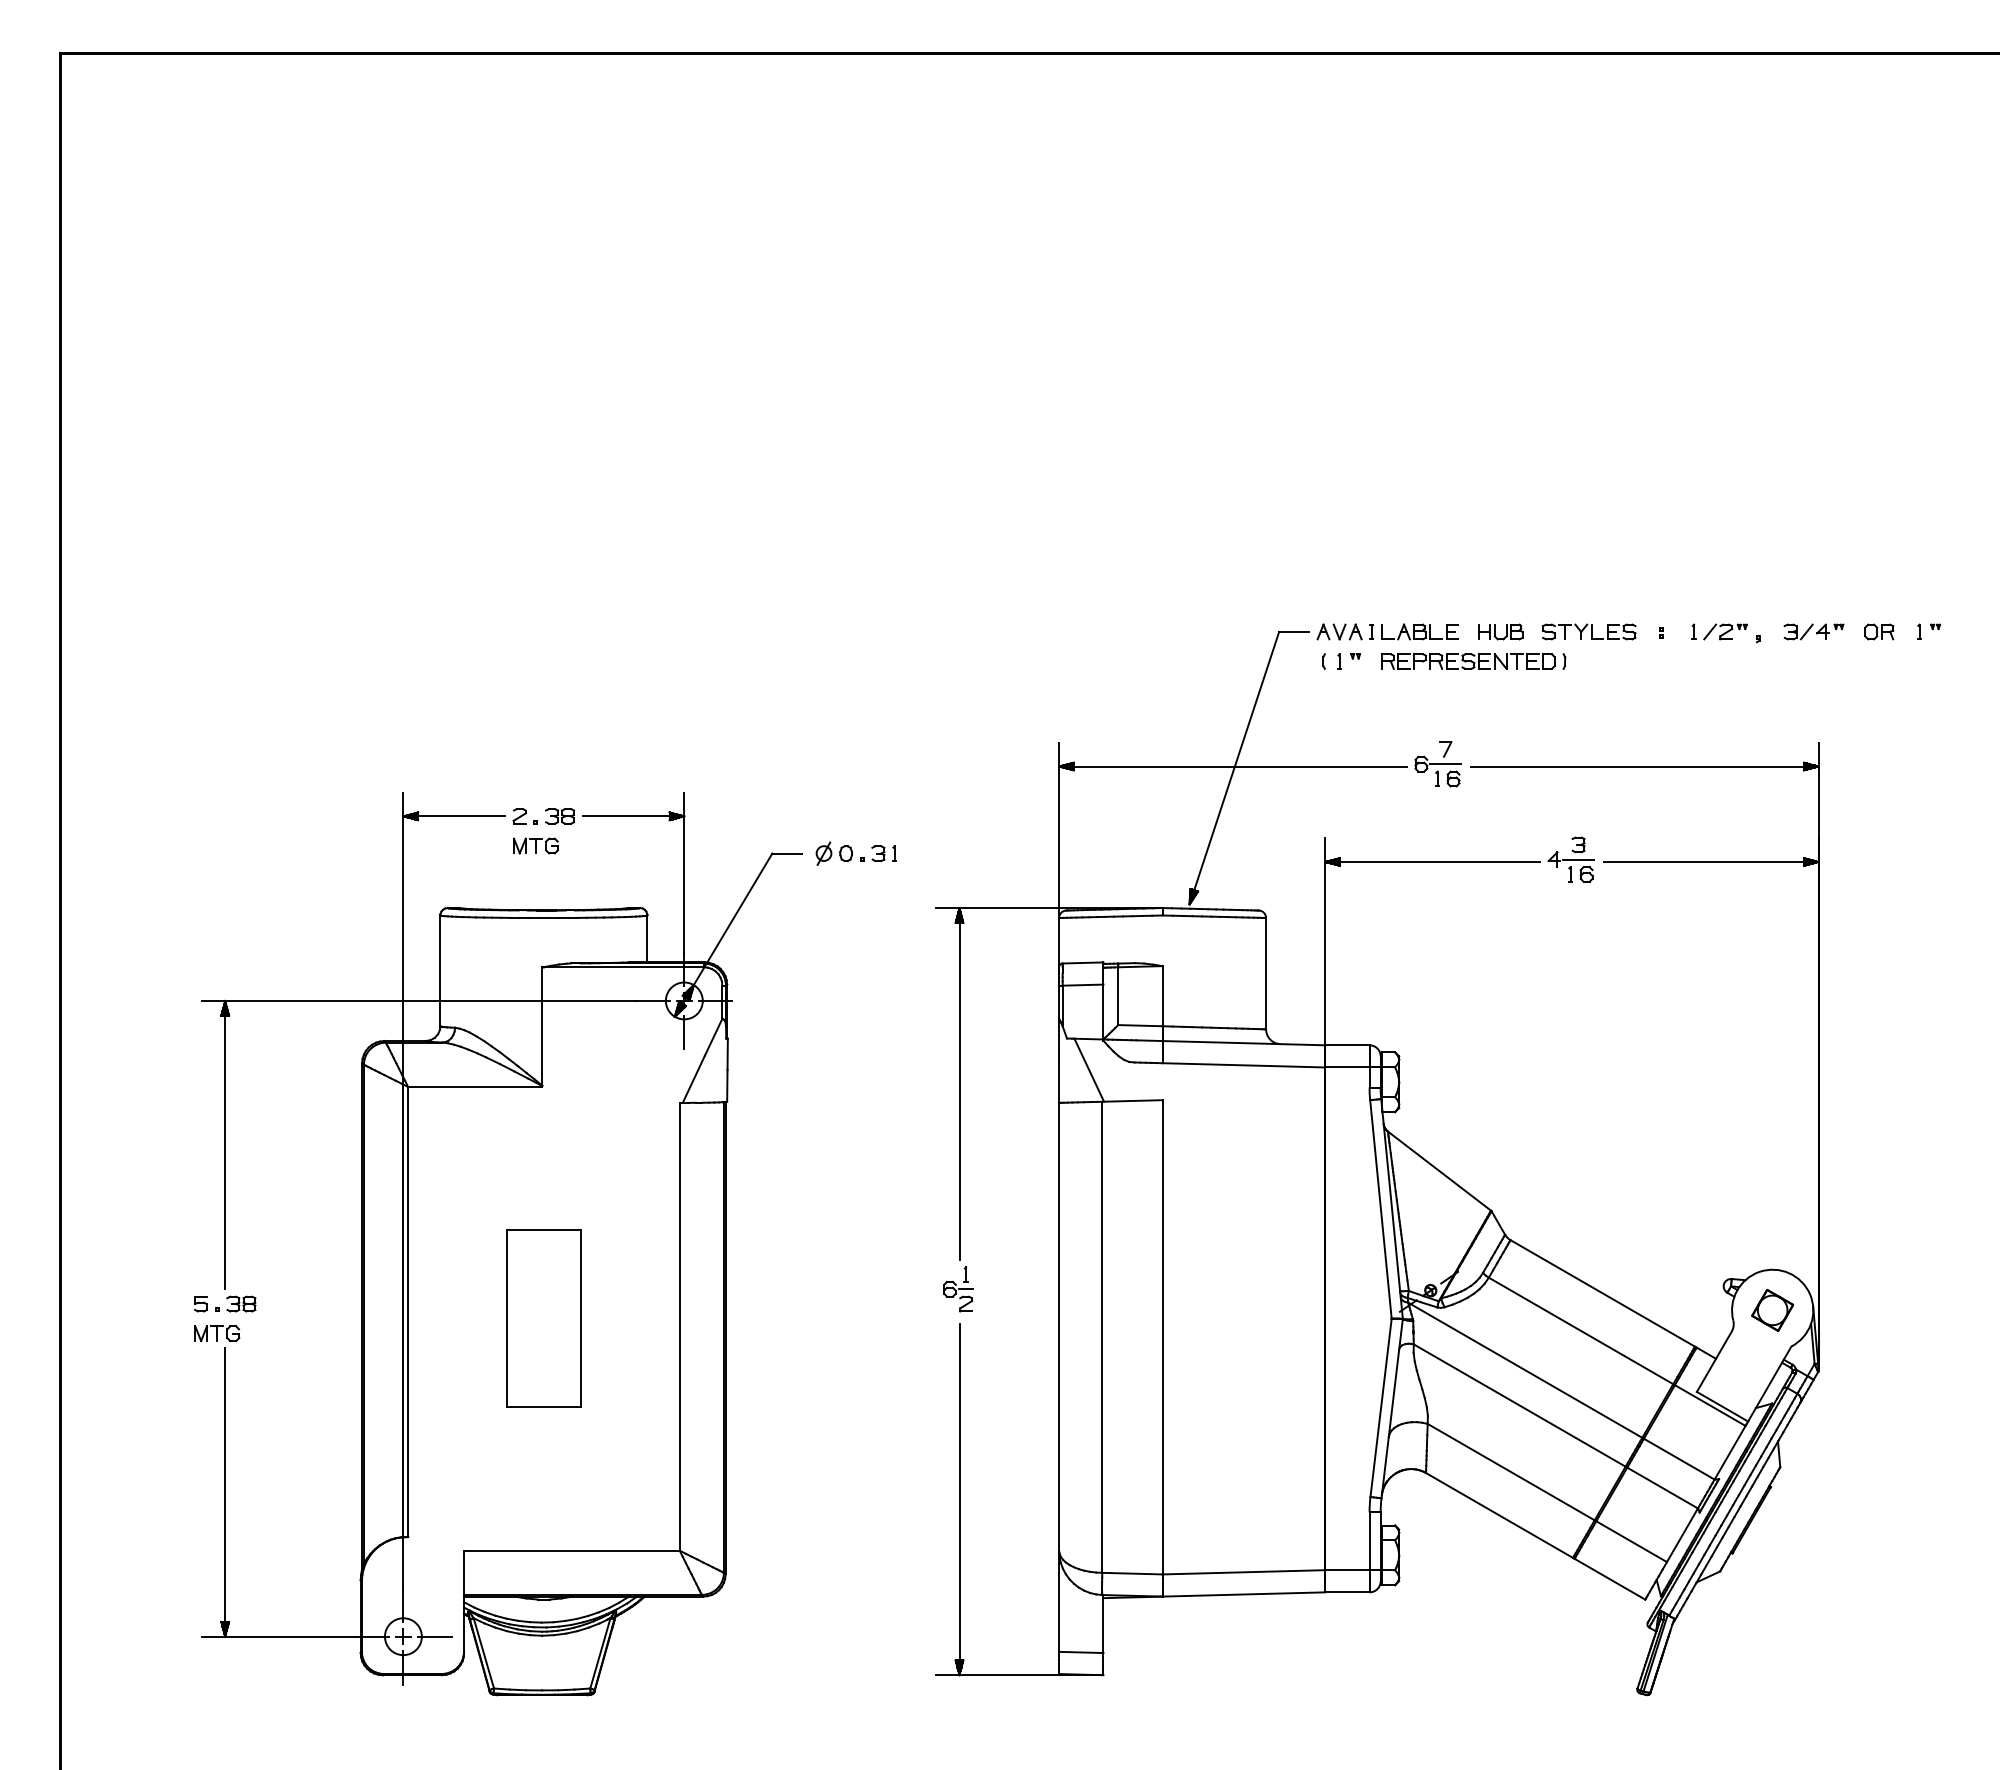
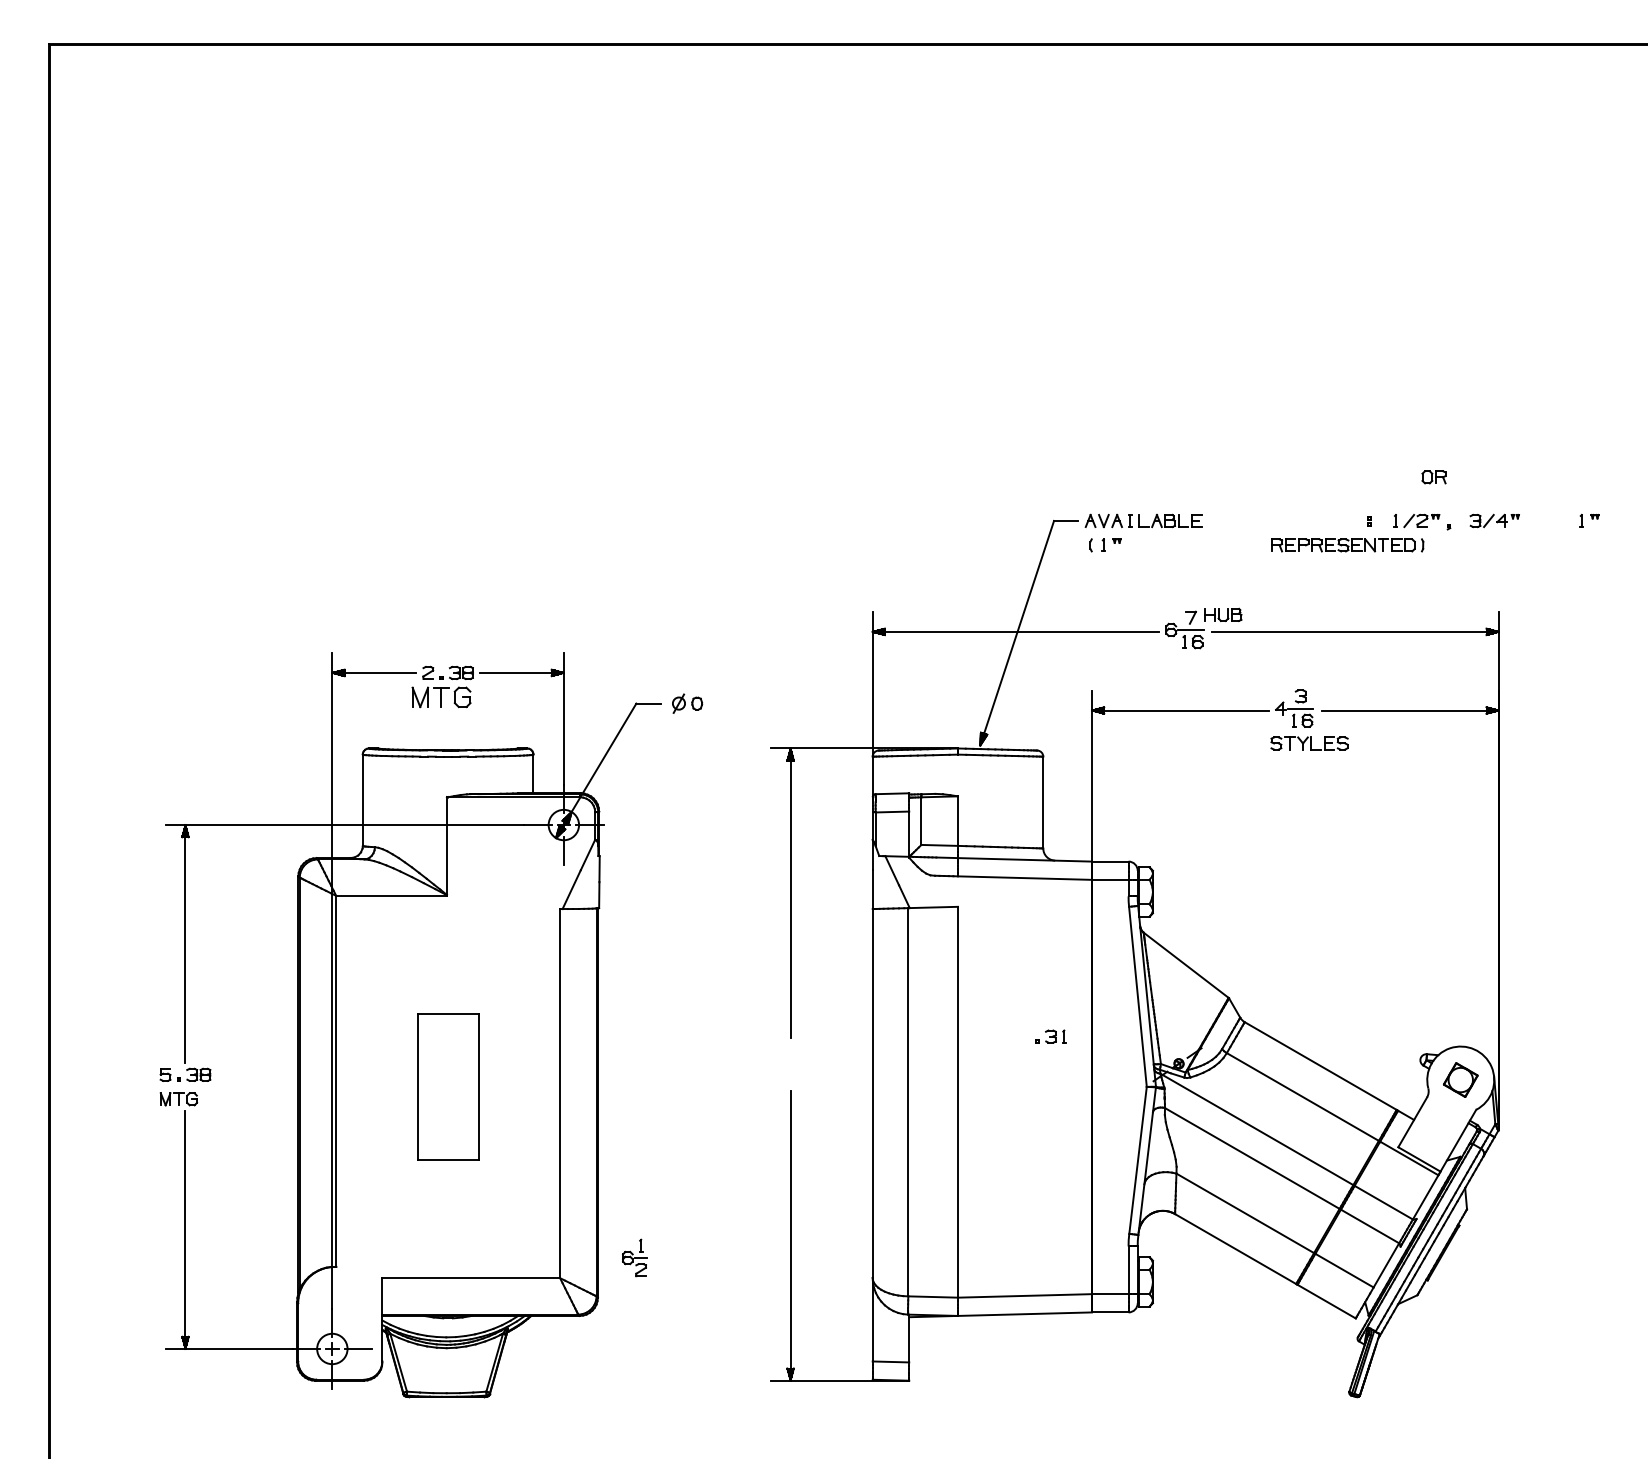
part: (1500, 631) -> (1223, 614), moved
part: (1589, 631) -> (1309, 743), moved
part: (1879, 631) -> (1434, 476), moved
part: (1473, 661) -> (1347, 545), moved
part: (535, 845) -> (441, 696), size x1.6
part: (878, 853) -> (1051, 1036), moved
part: (958, 1289) -> (634, 1258), moved

